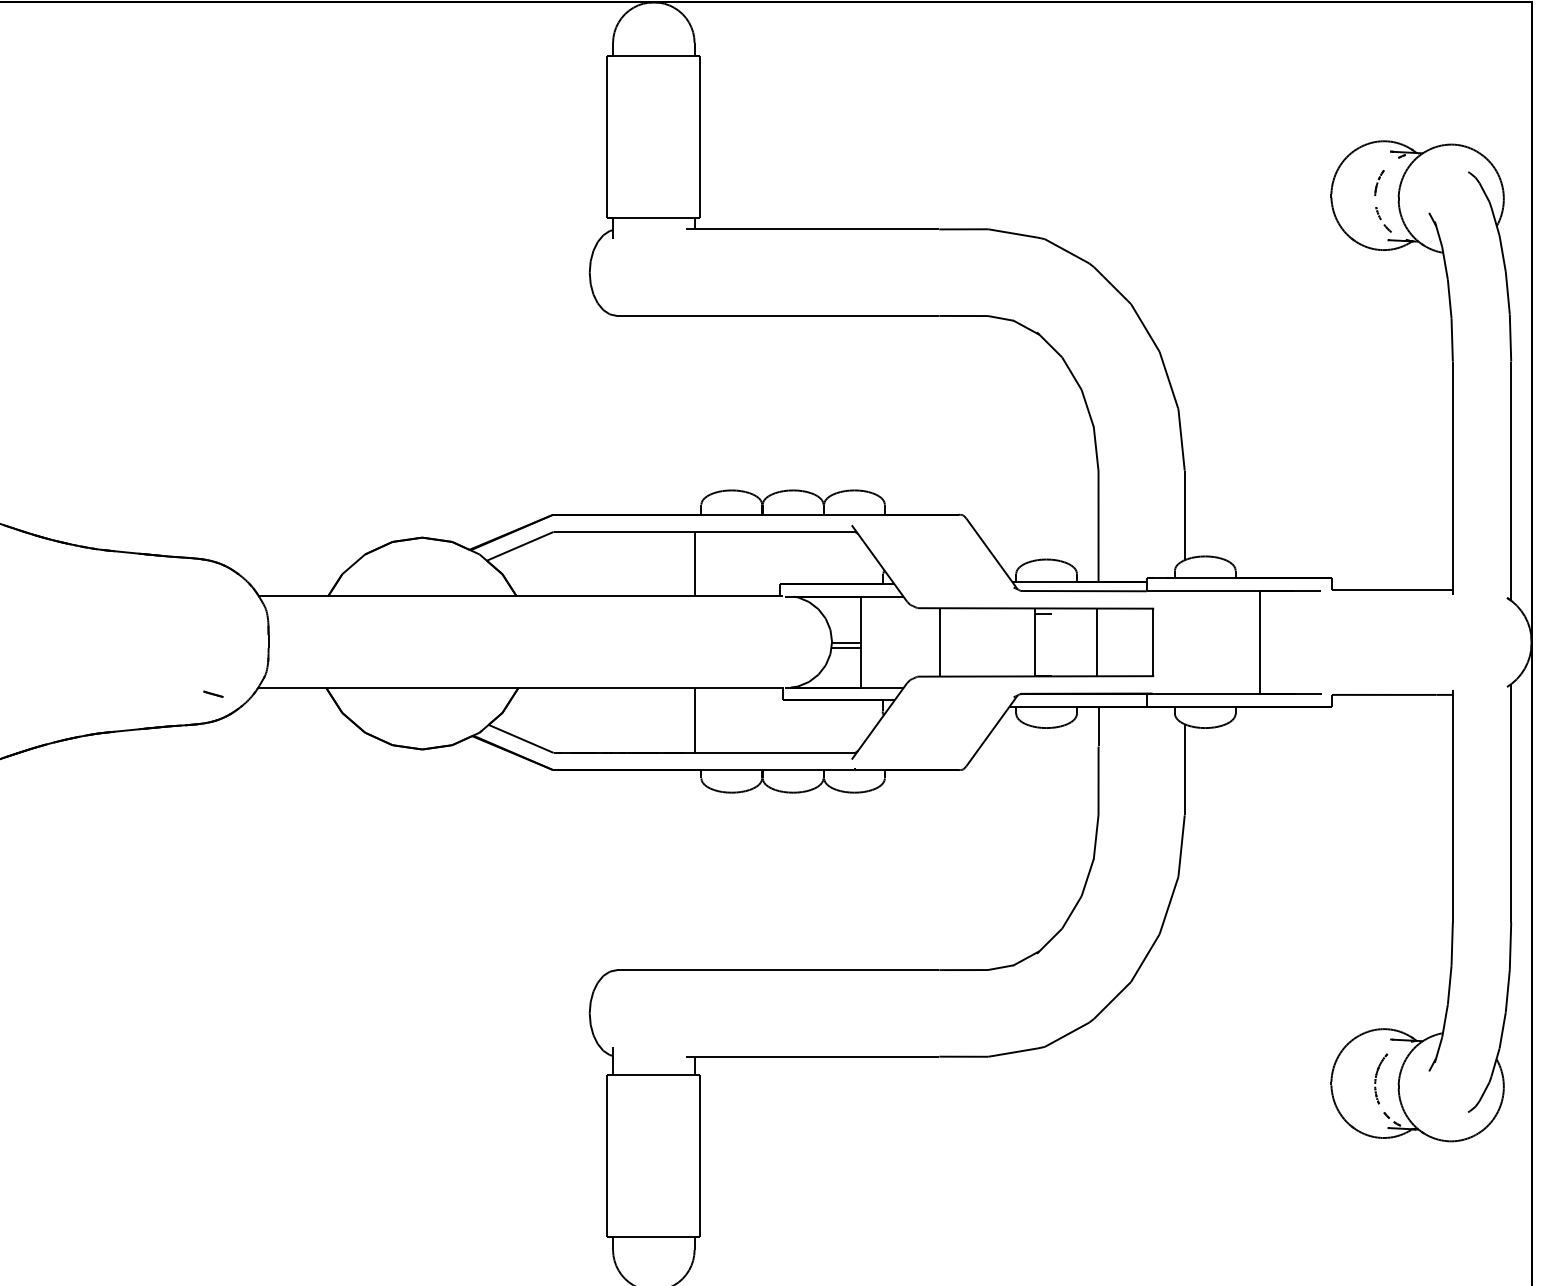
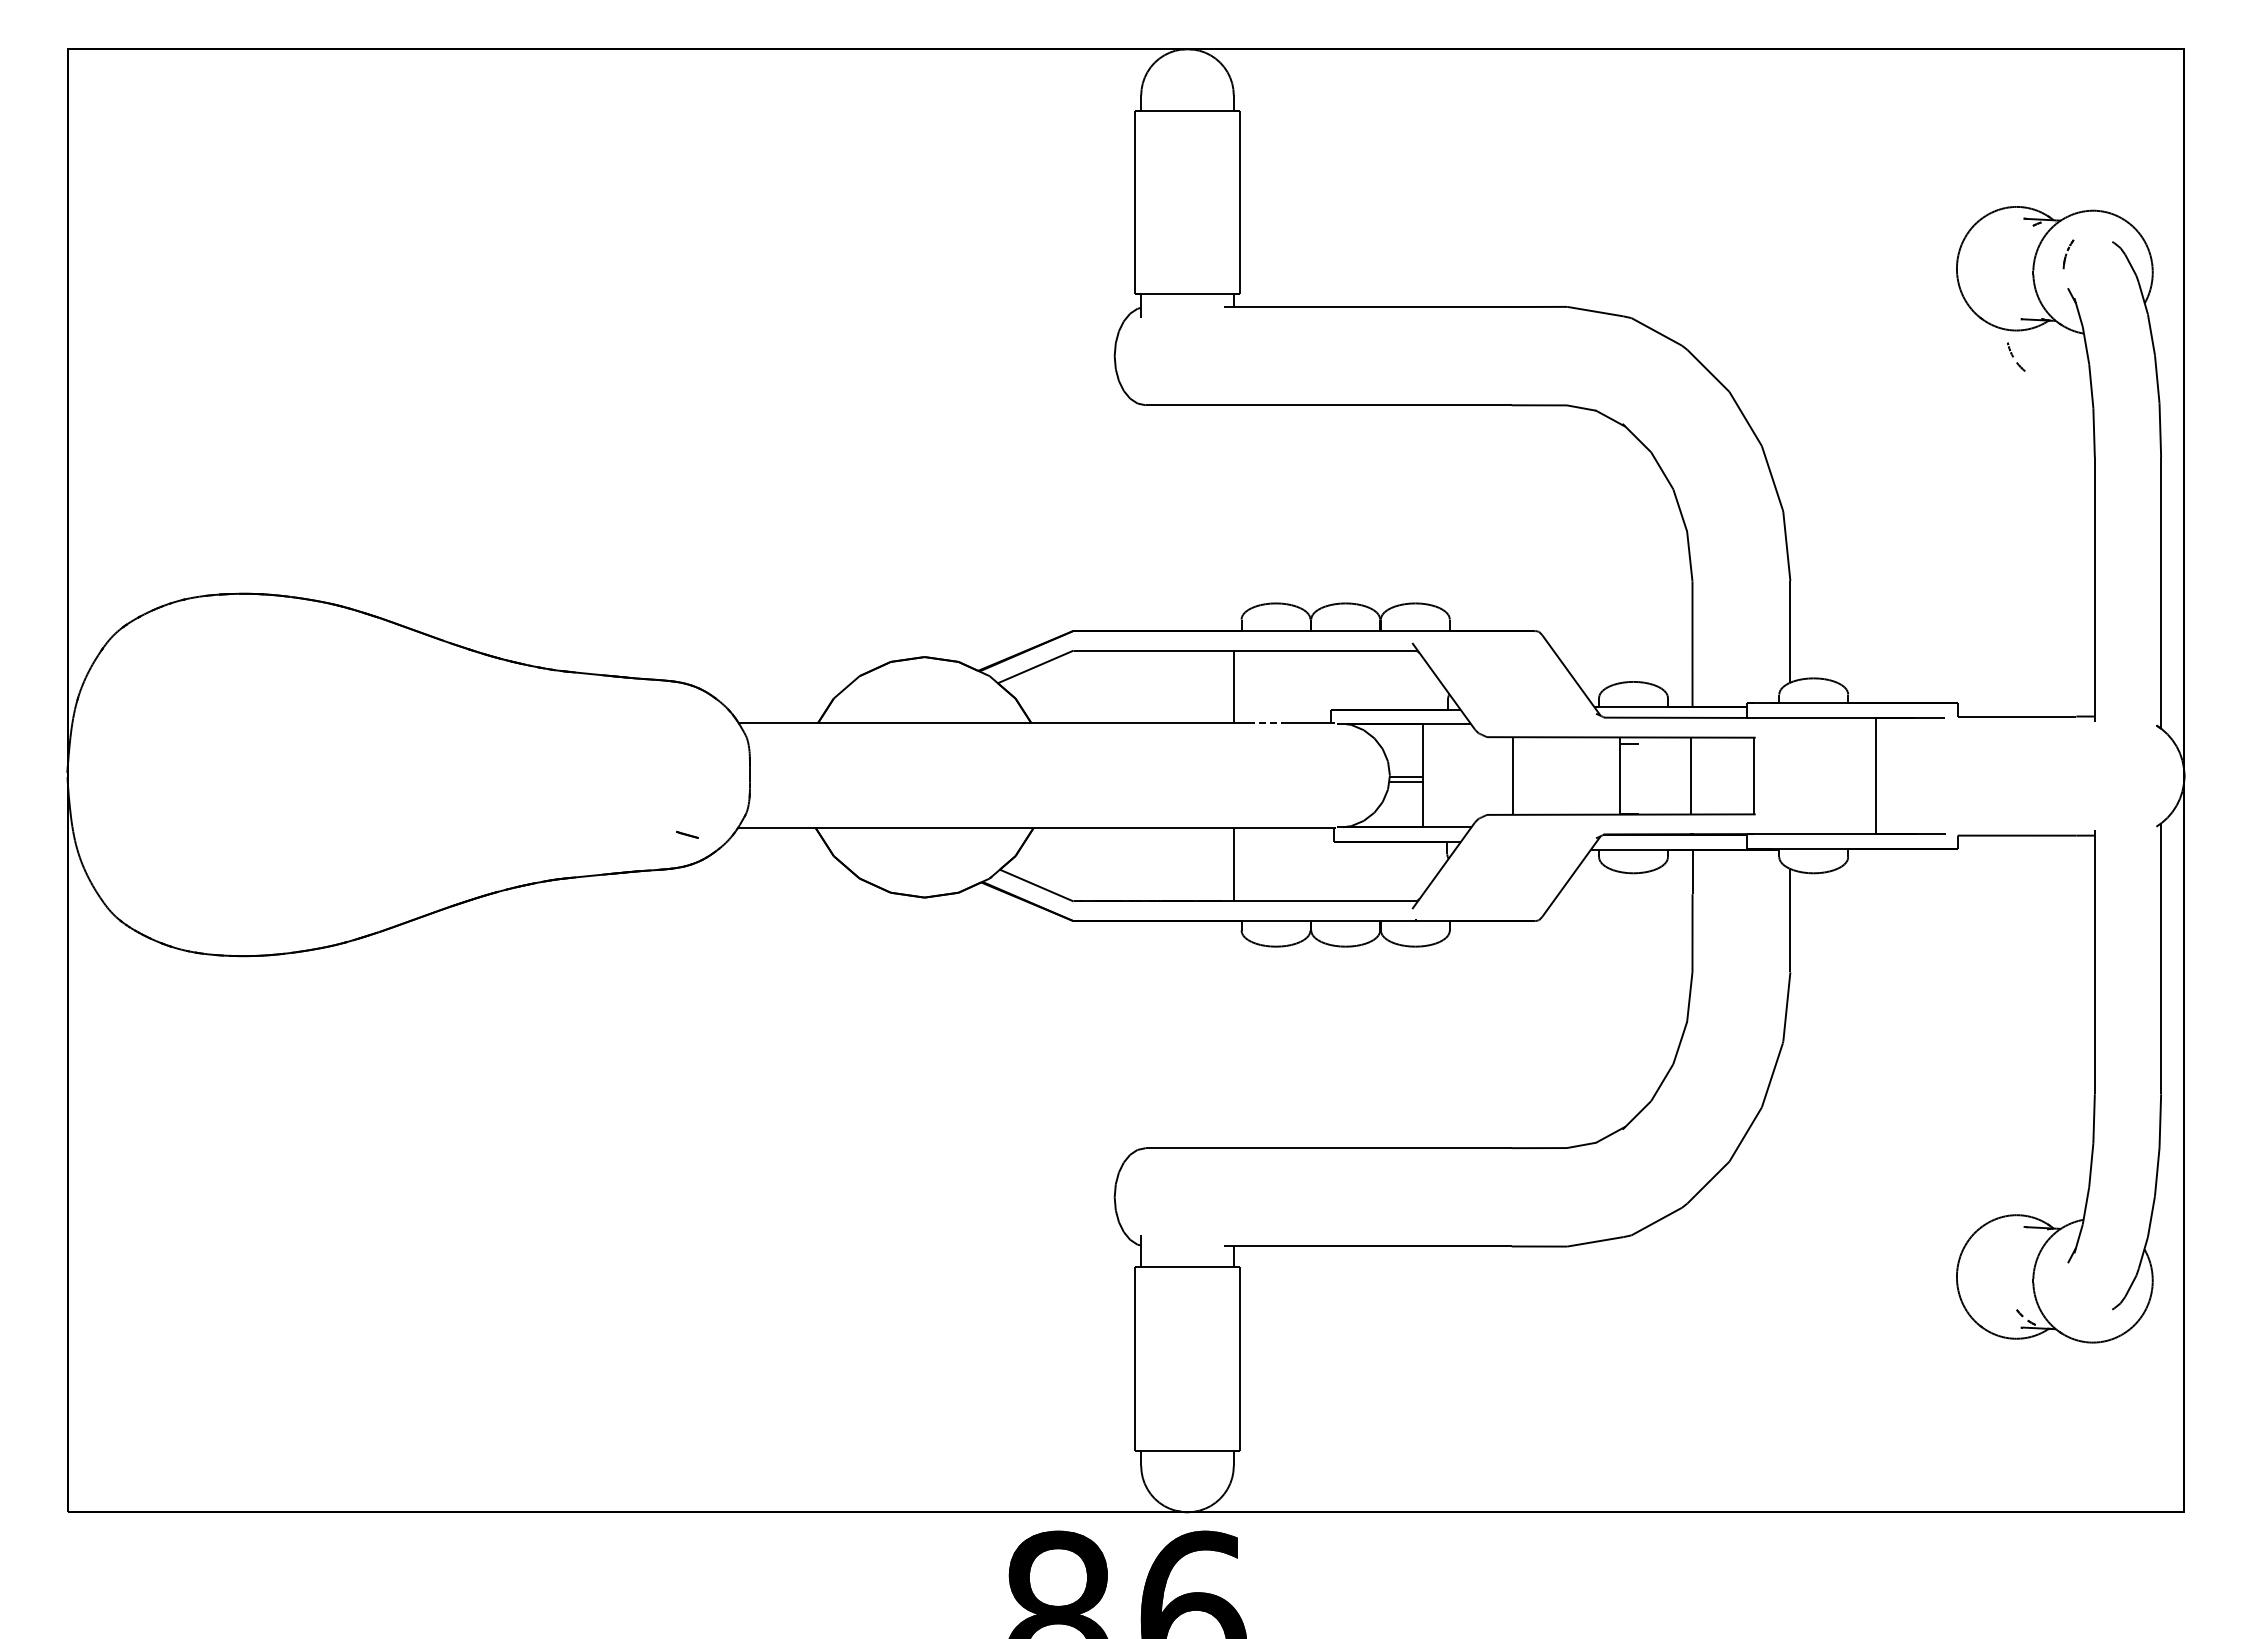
part: (1379, 183) -> (2068, 254), moved
part: (1383, 219) -> (2016, 356), moved
line: (726, 596) -> (1270, 723), solid -> dashed
part: (1381, 1078) -> (2013, 1271), removed

